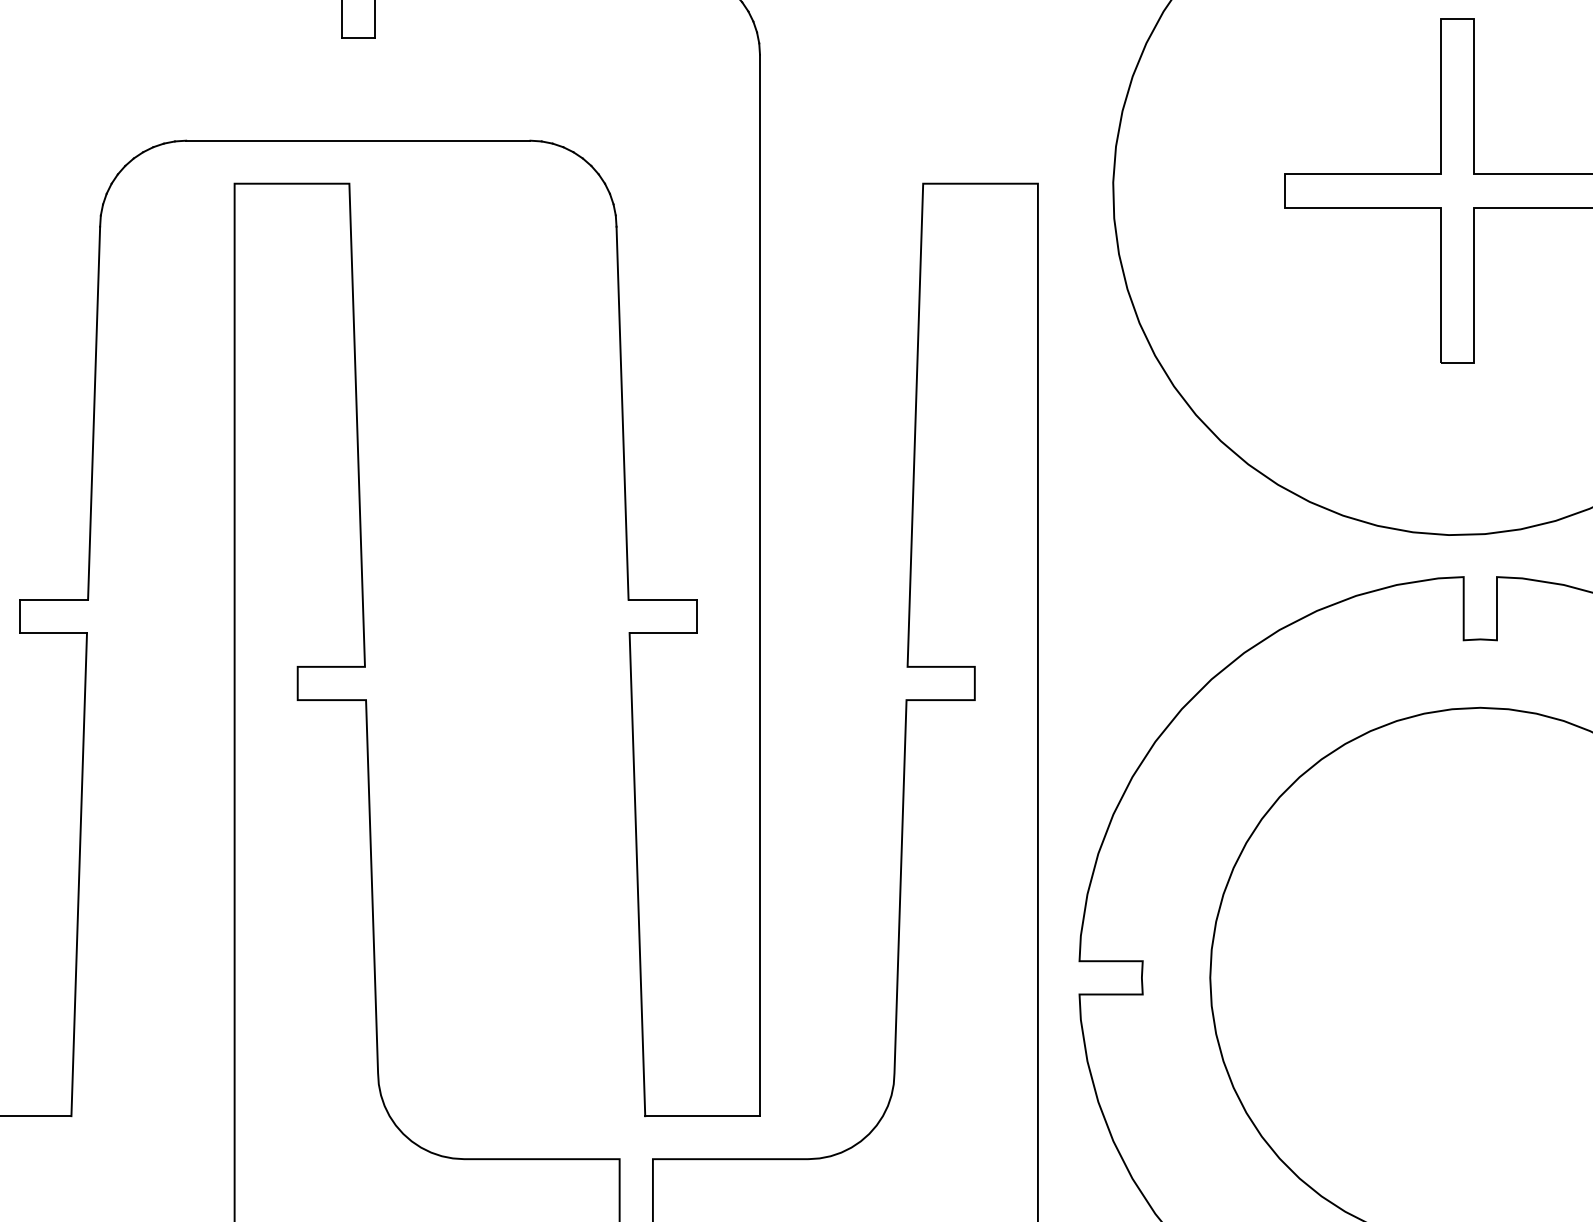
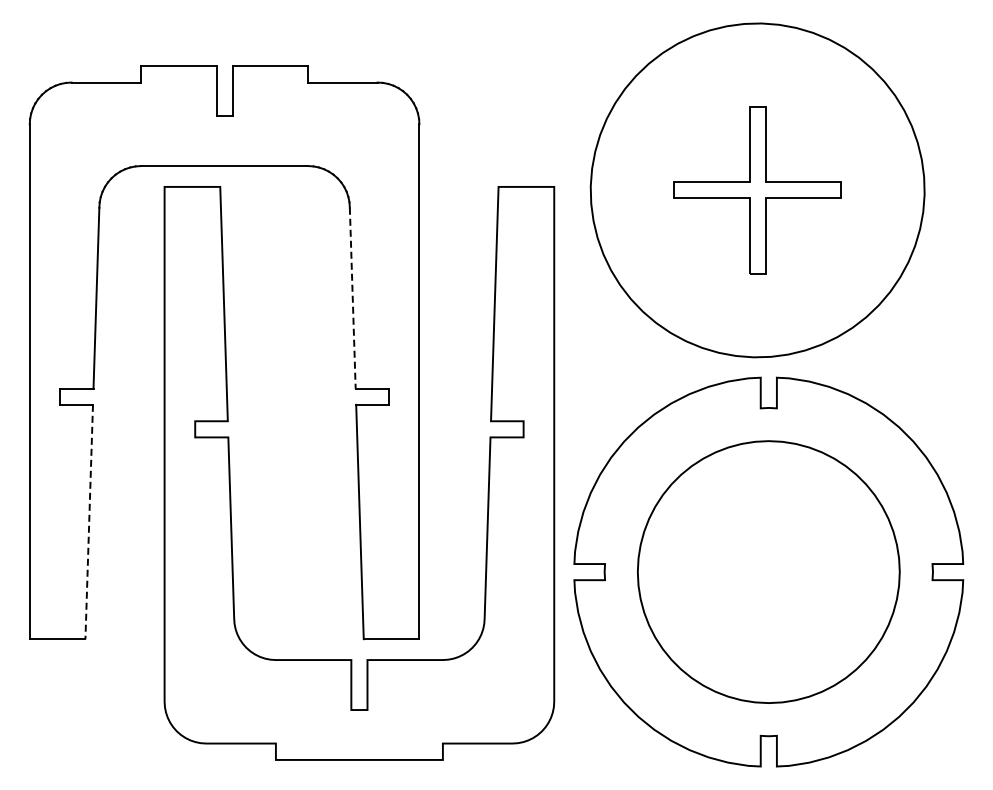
line: (622, 413) -> (352, 298), solid -> dashed
line: (79, 875) -> (89, 522), solid -> dashed

